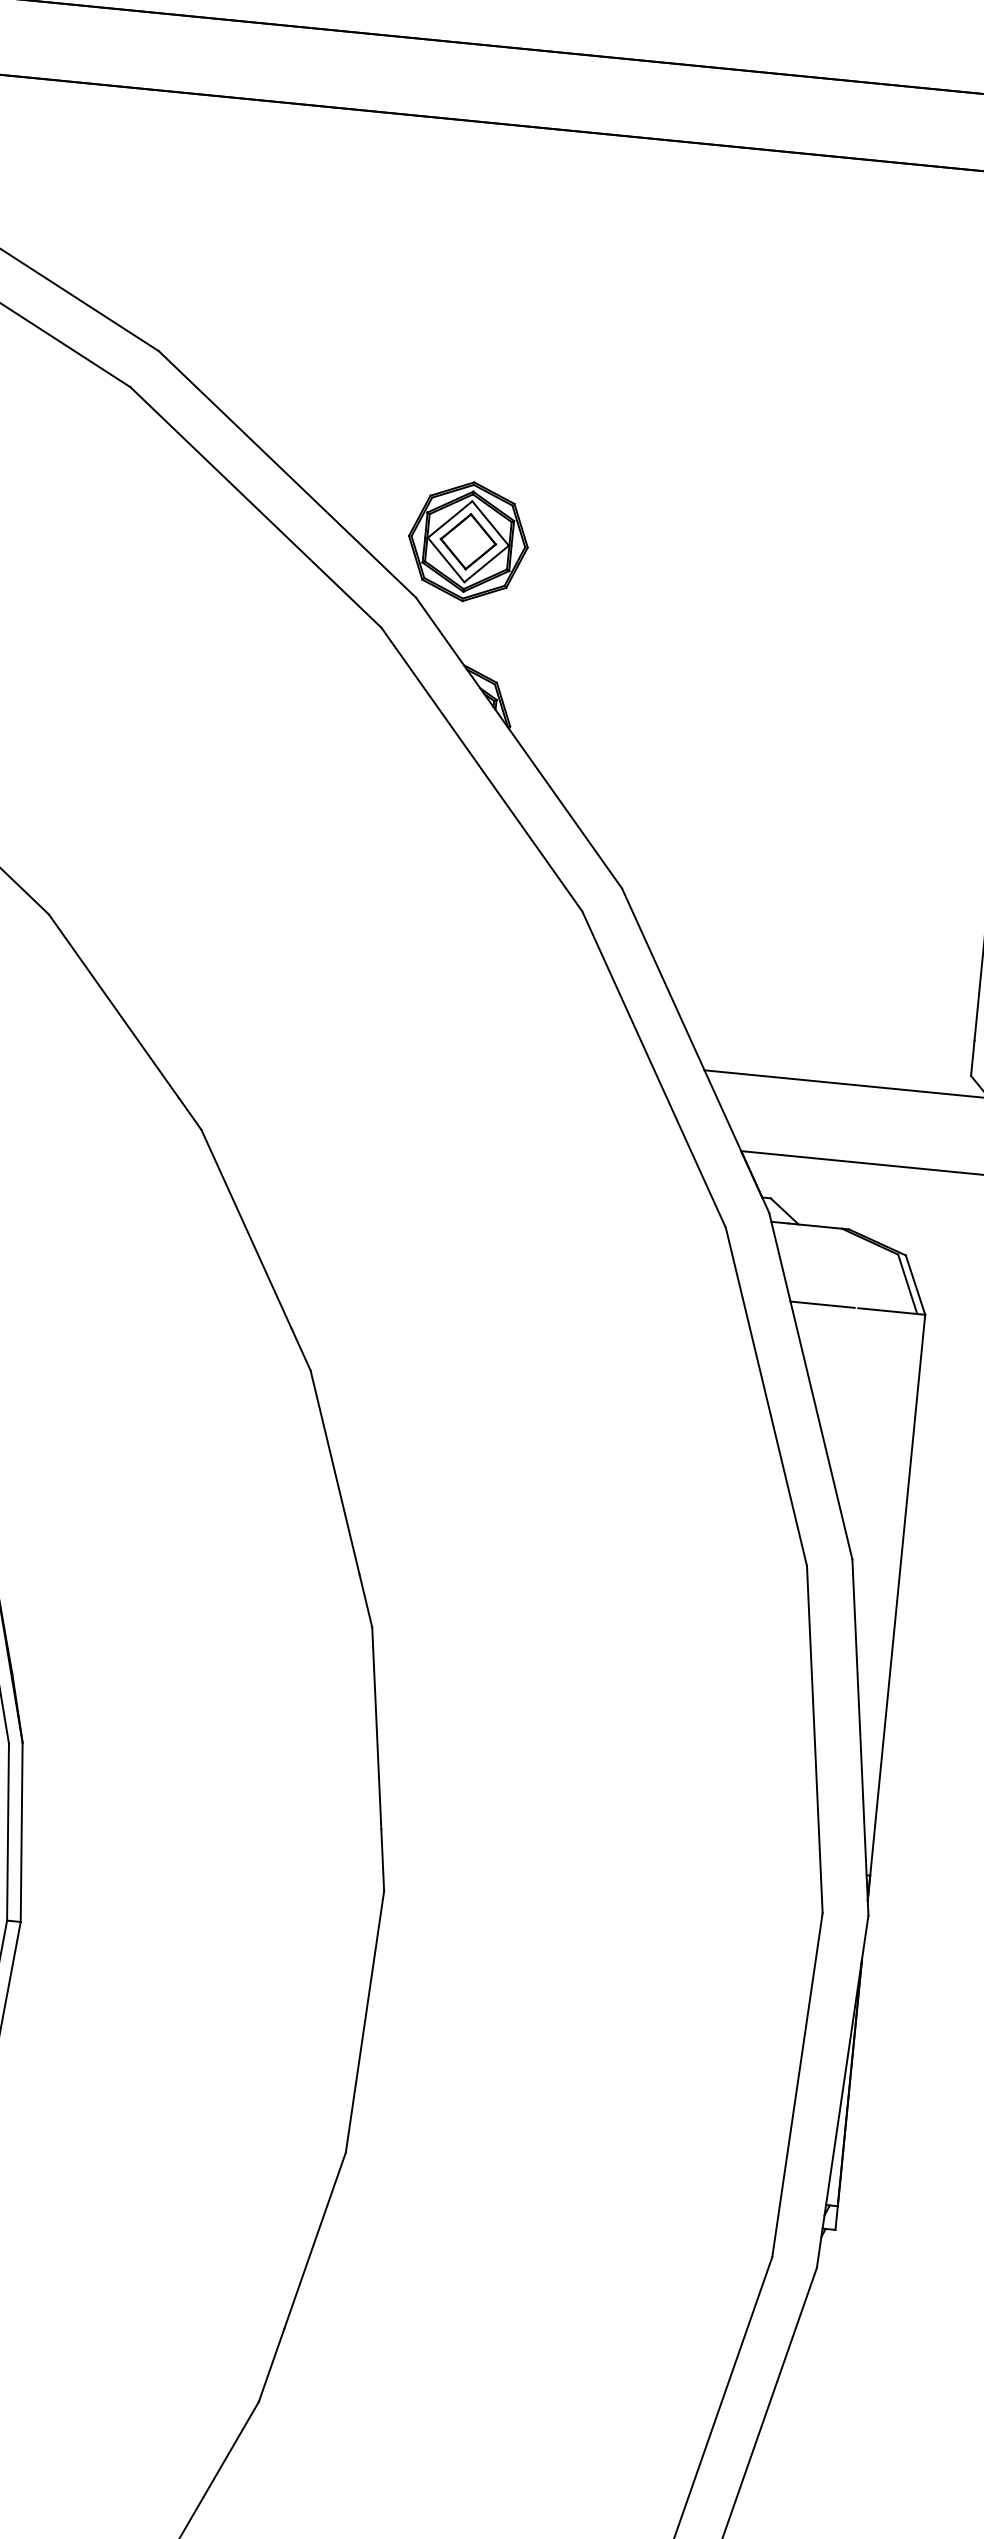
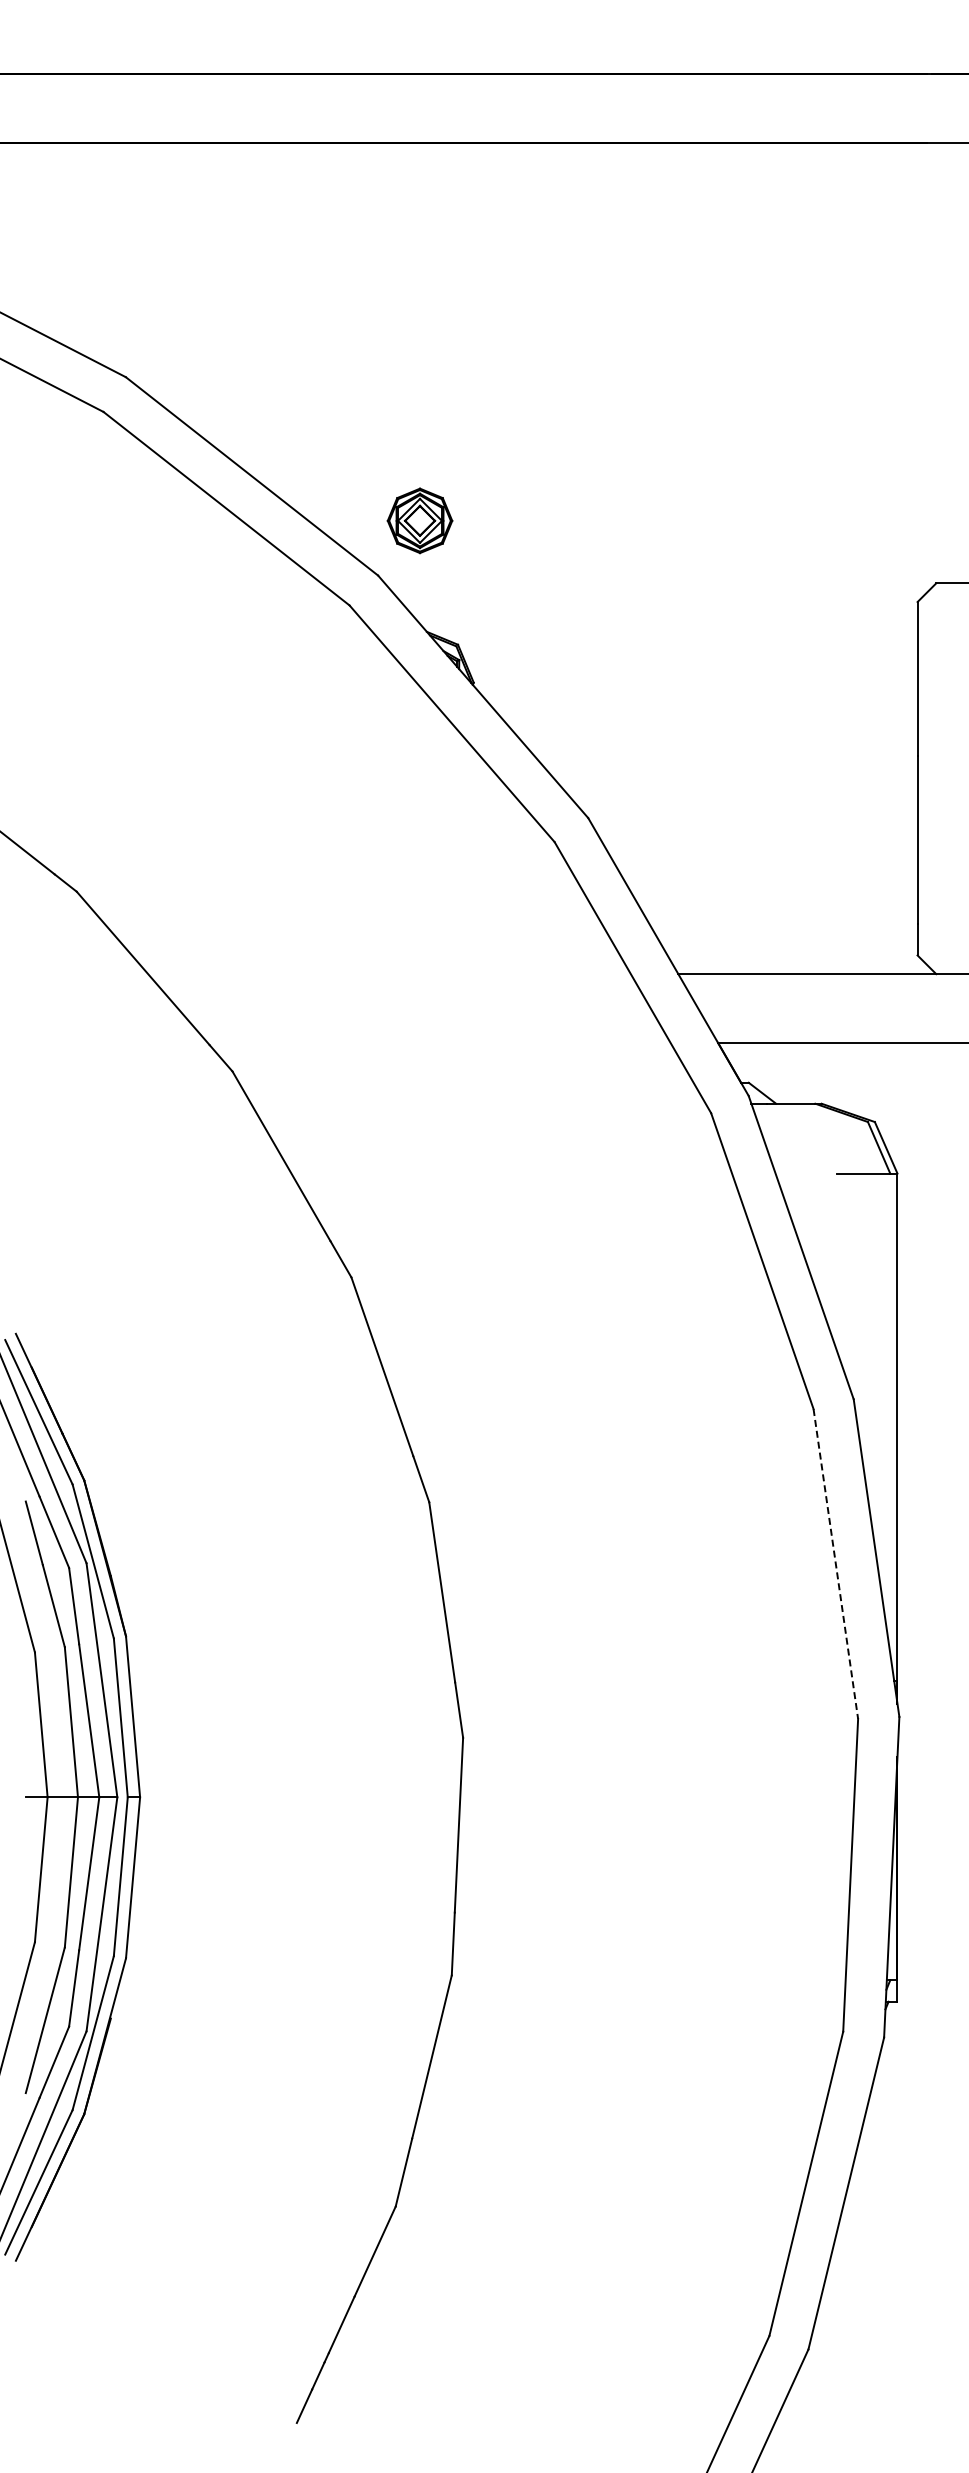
part: (467, 541) -> (419, 520), size x0.6
line: (822, 1304) -> (804, 1173), removed
line: (814, 1740) -> (835, 1564), solid -> dashed

